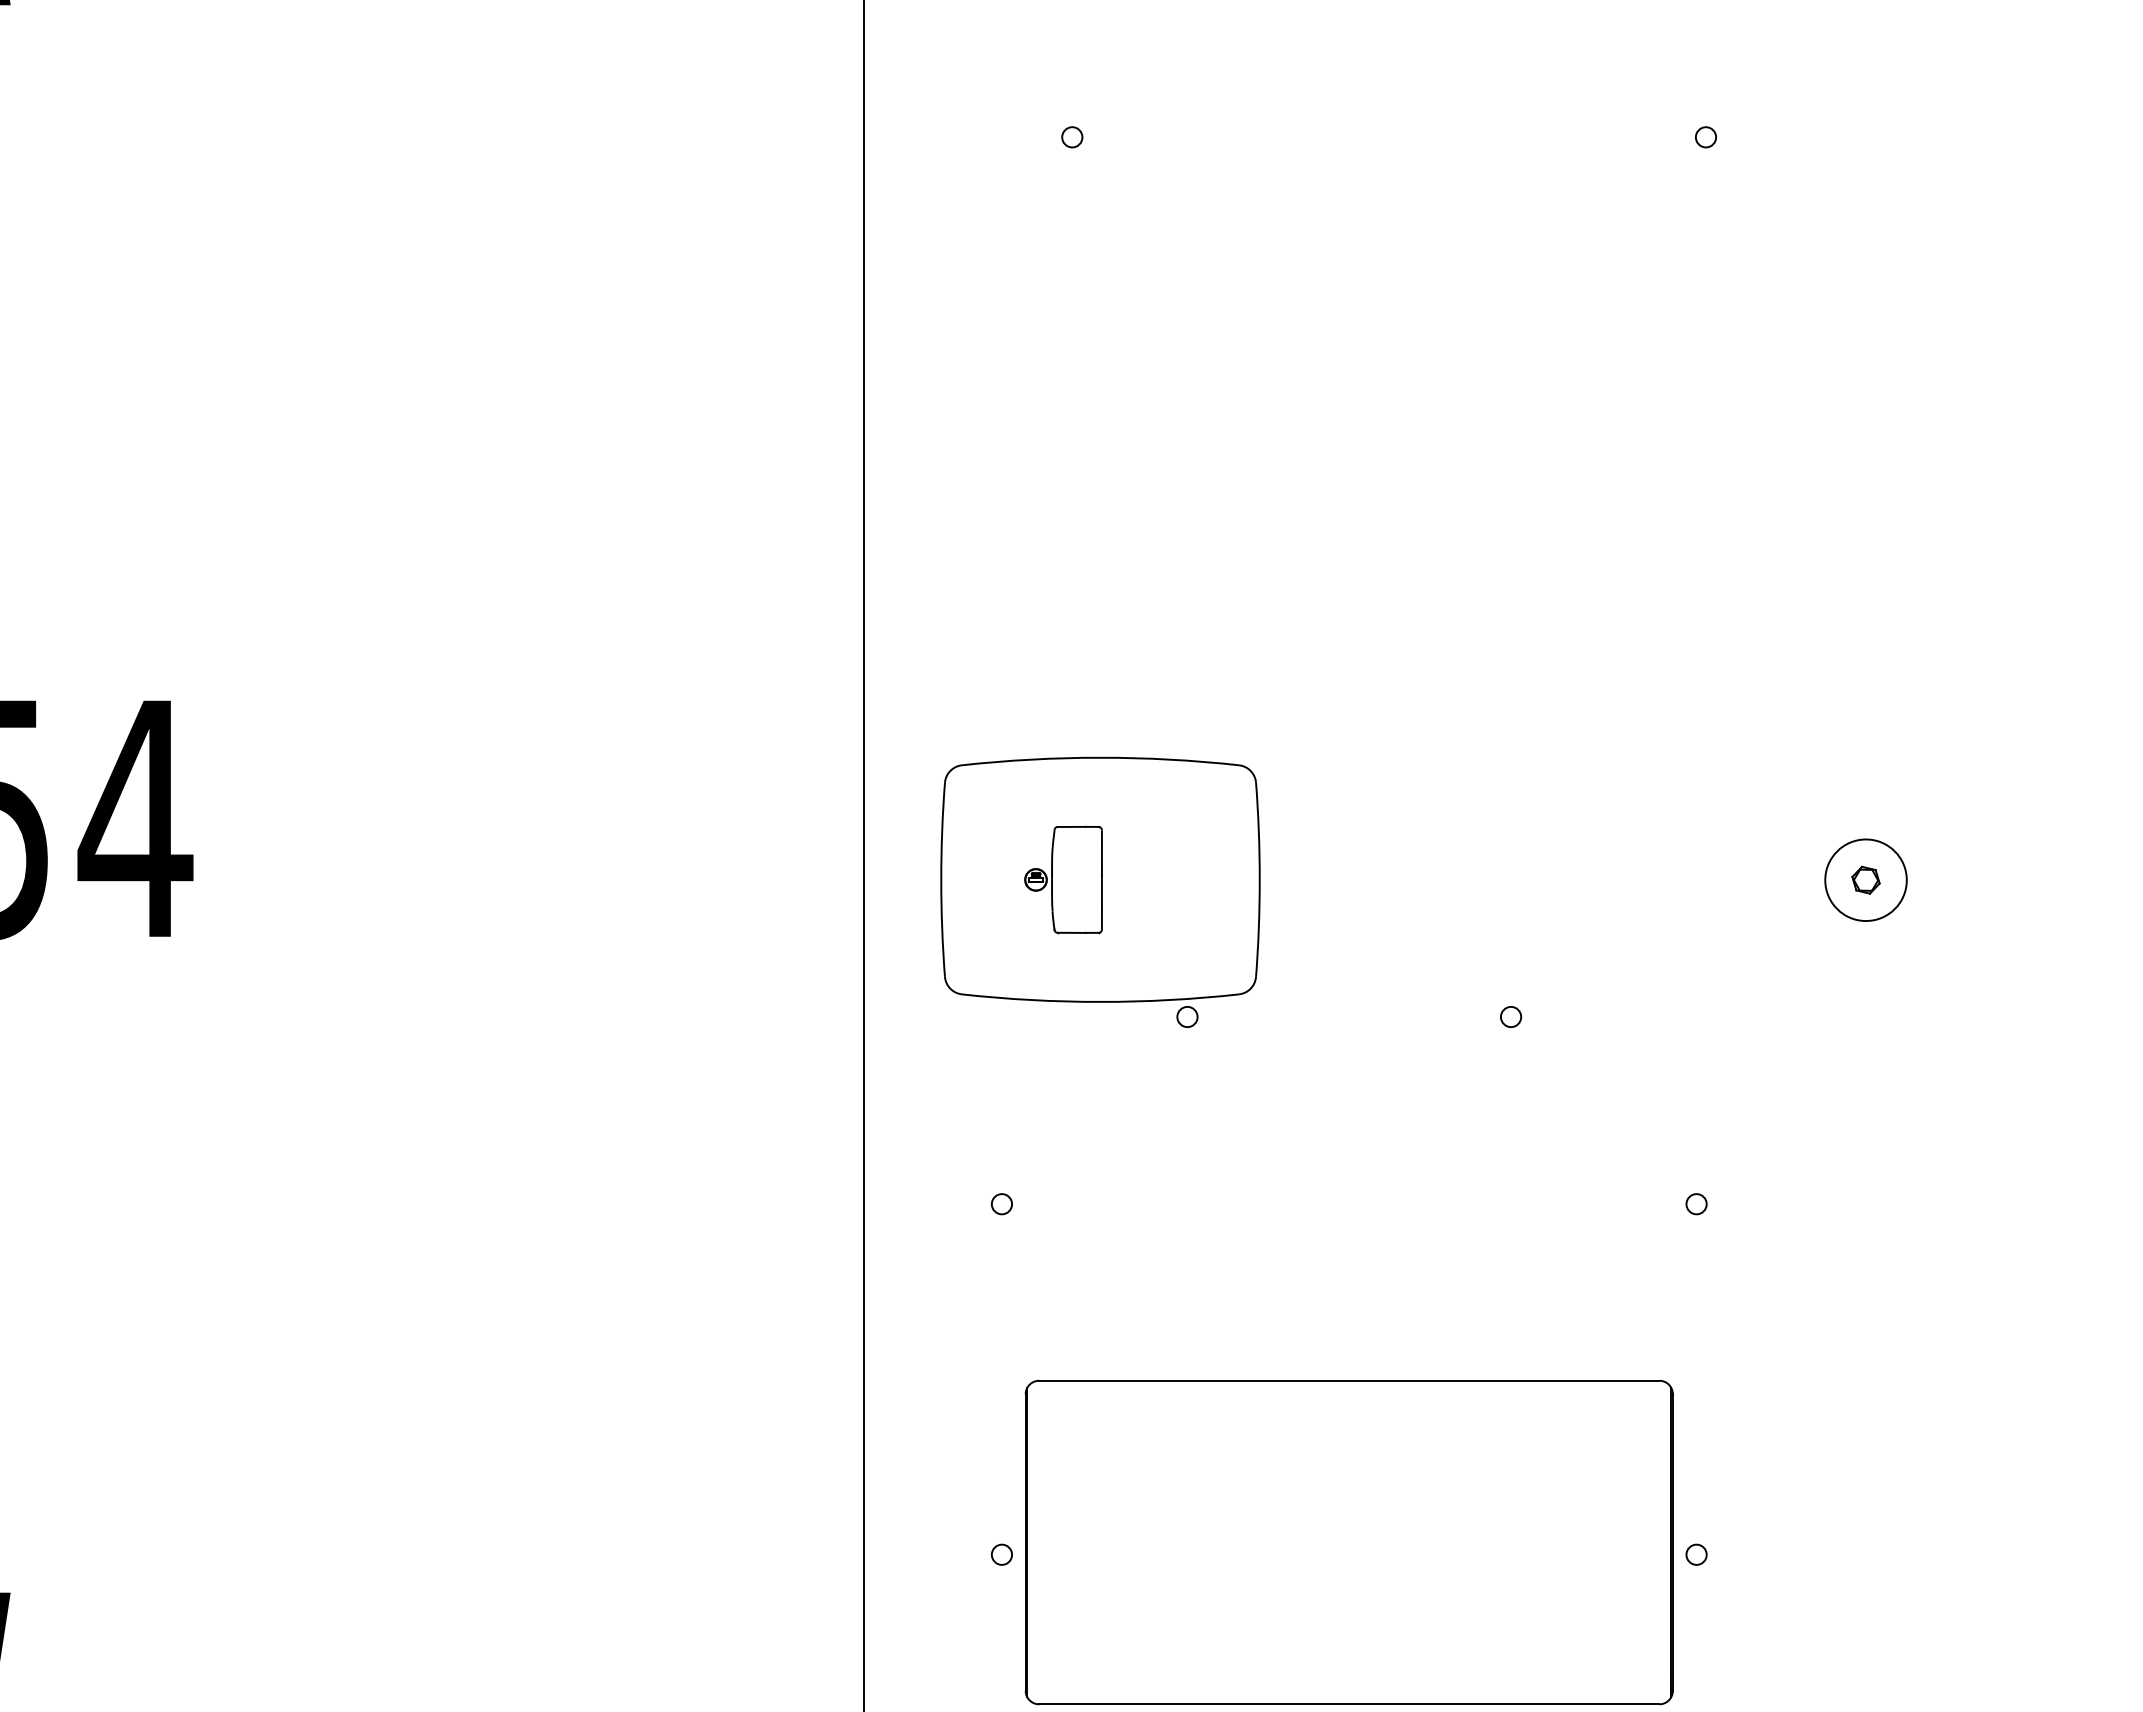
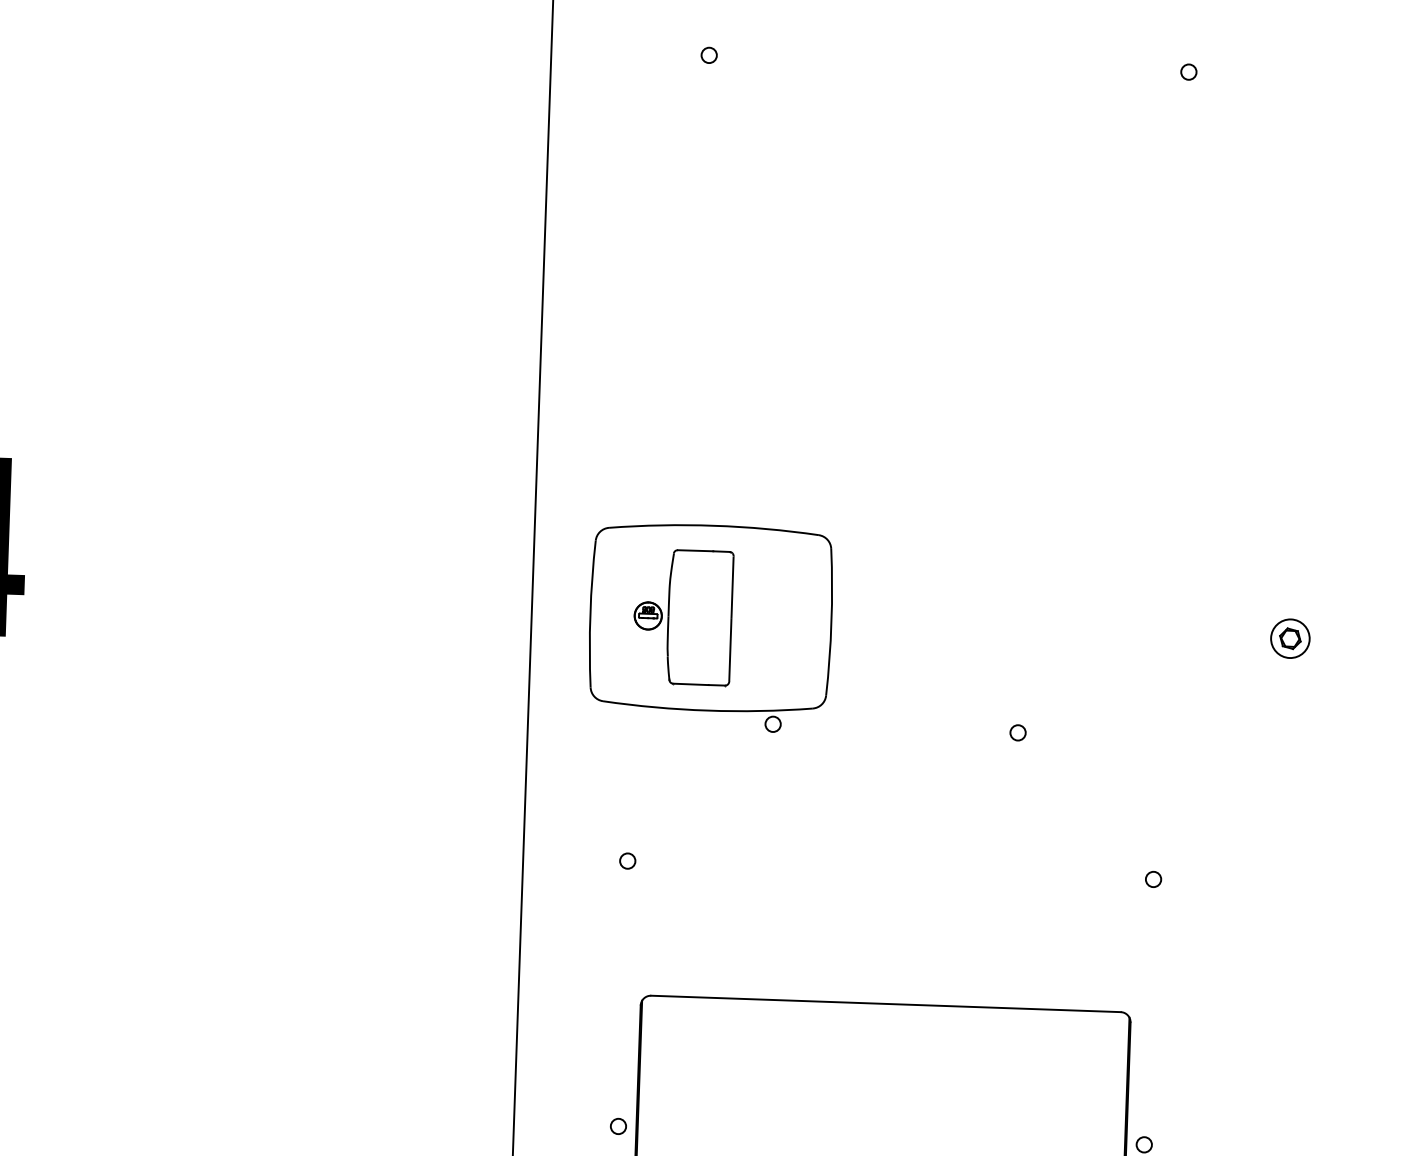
part: (1063, 879) -> (682, 616), size x1.67
circle: (1865, 879) -> (1290, 638), size x0.62

